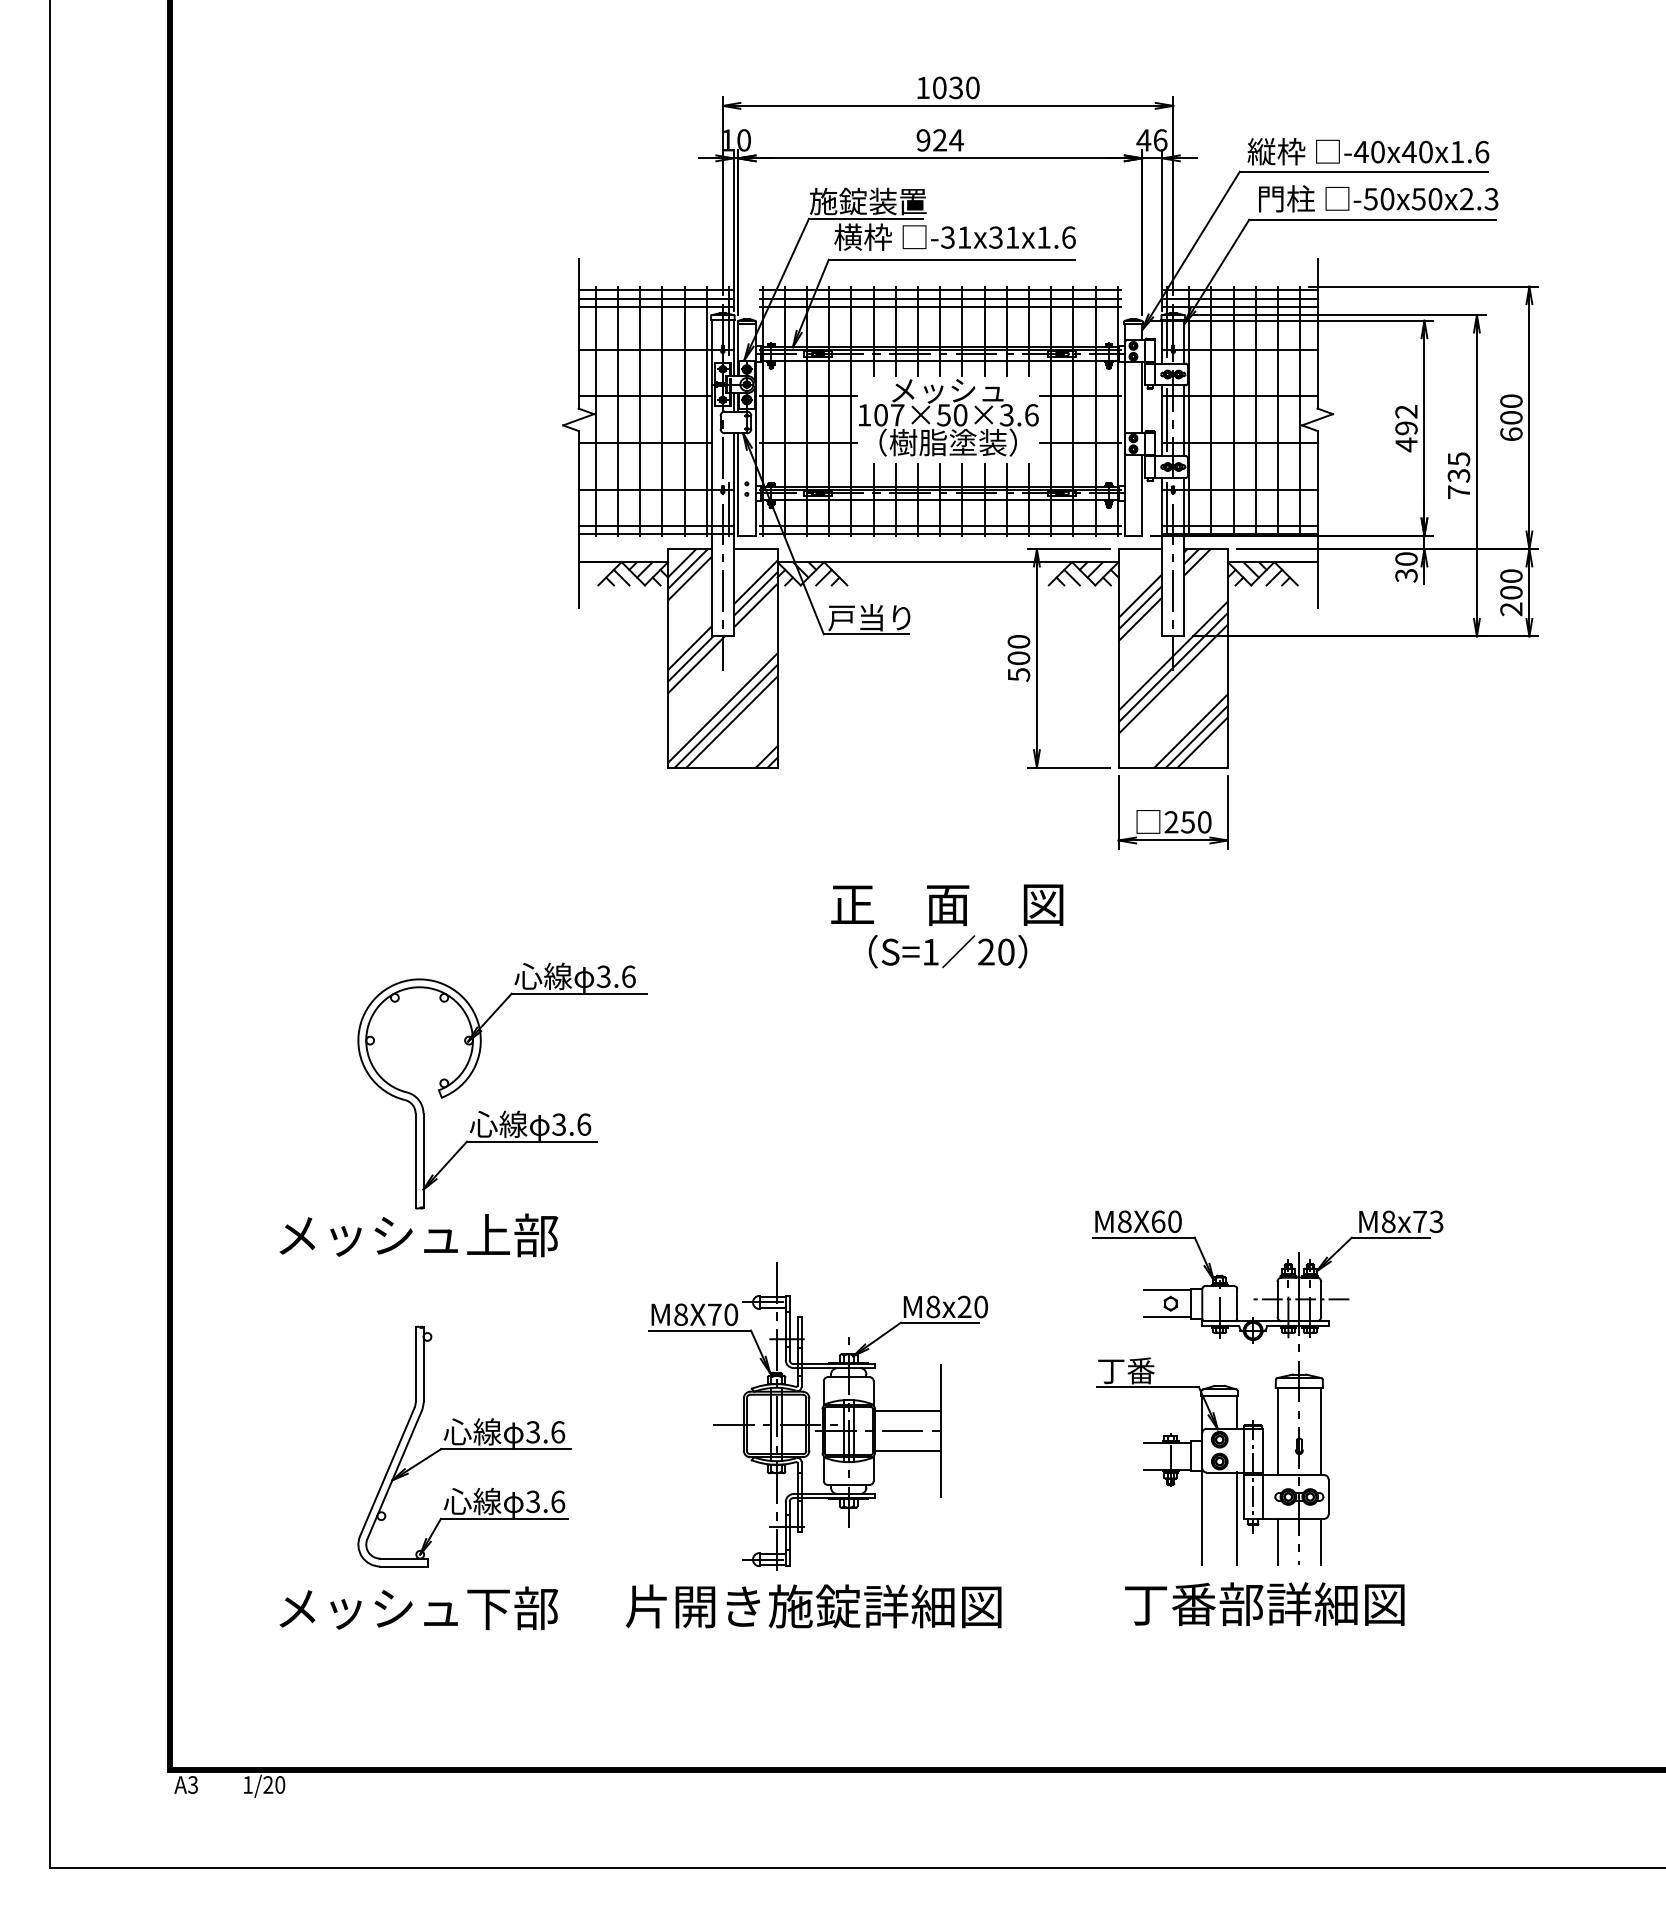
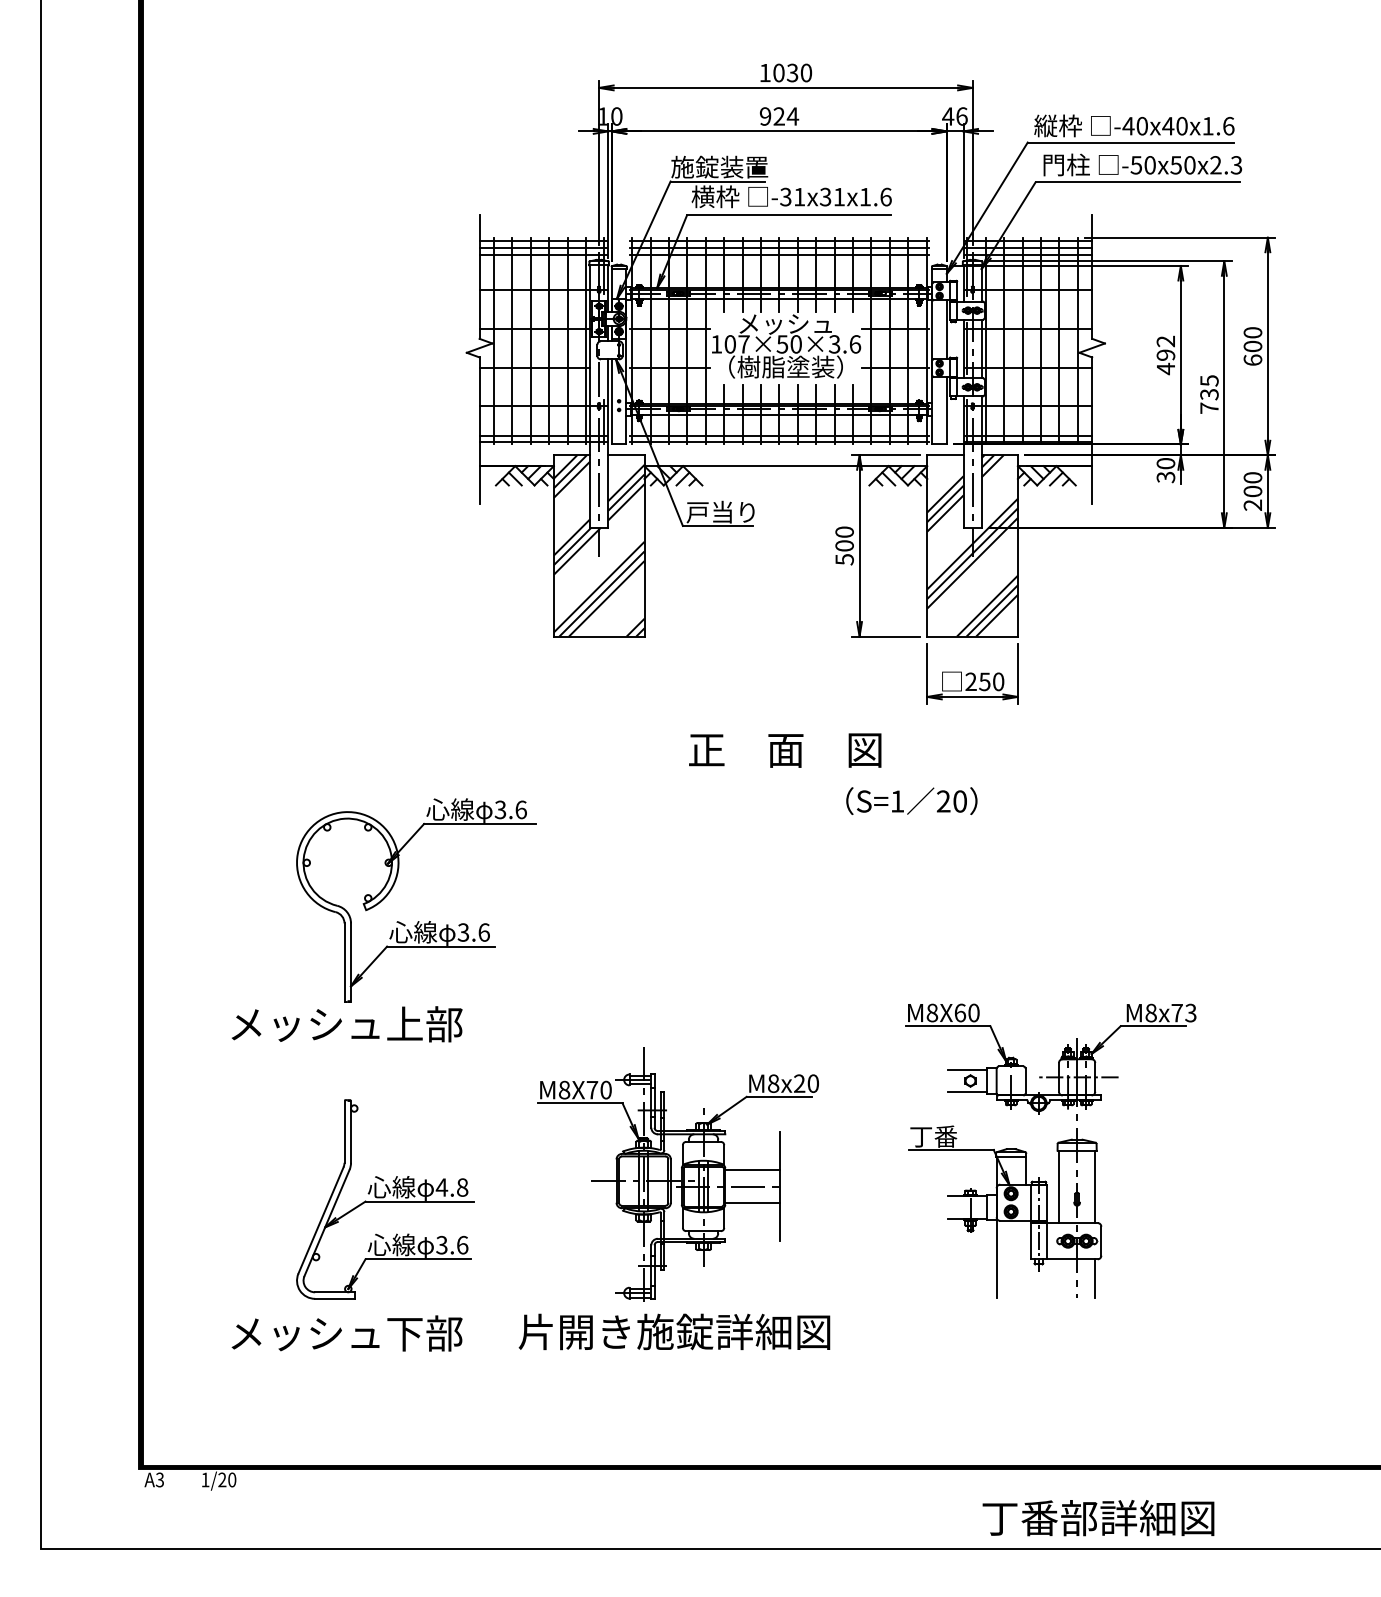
text: (947, 950) -> (911, 800), moved
text: (544, 1432) -> (451, 1187), 3.6 -> 4.8
line: (1237, 1517) -> (1025, 1258), removed
line: (1278, 1541) -> (1059, 1278), removed
text: (1264, 1604) -> (1098, 1518), moved

